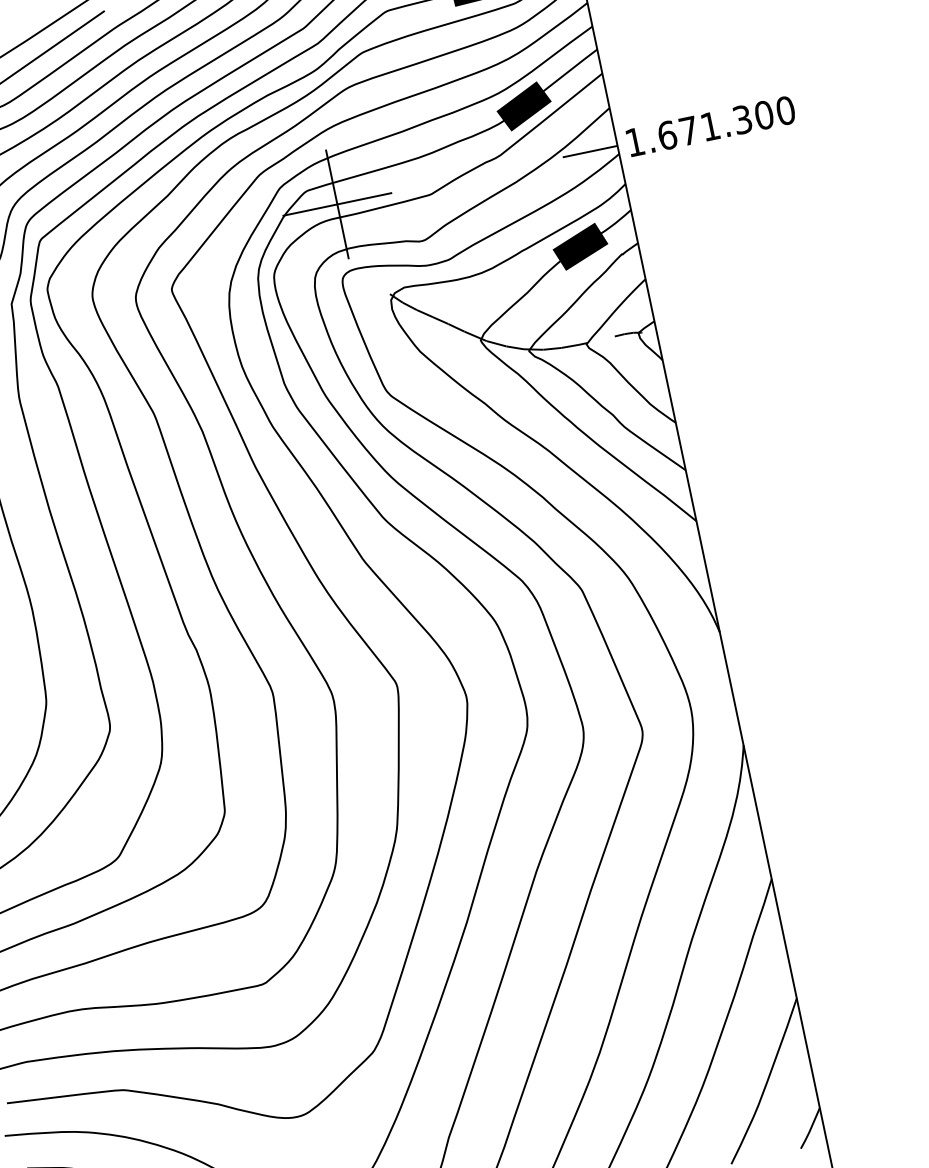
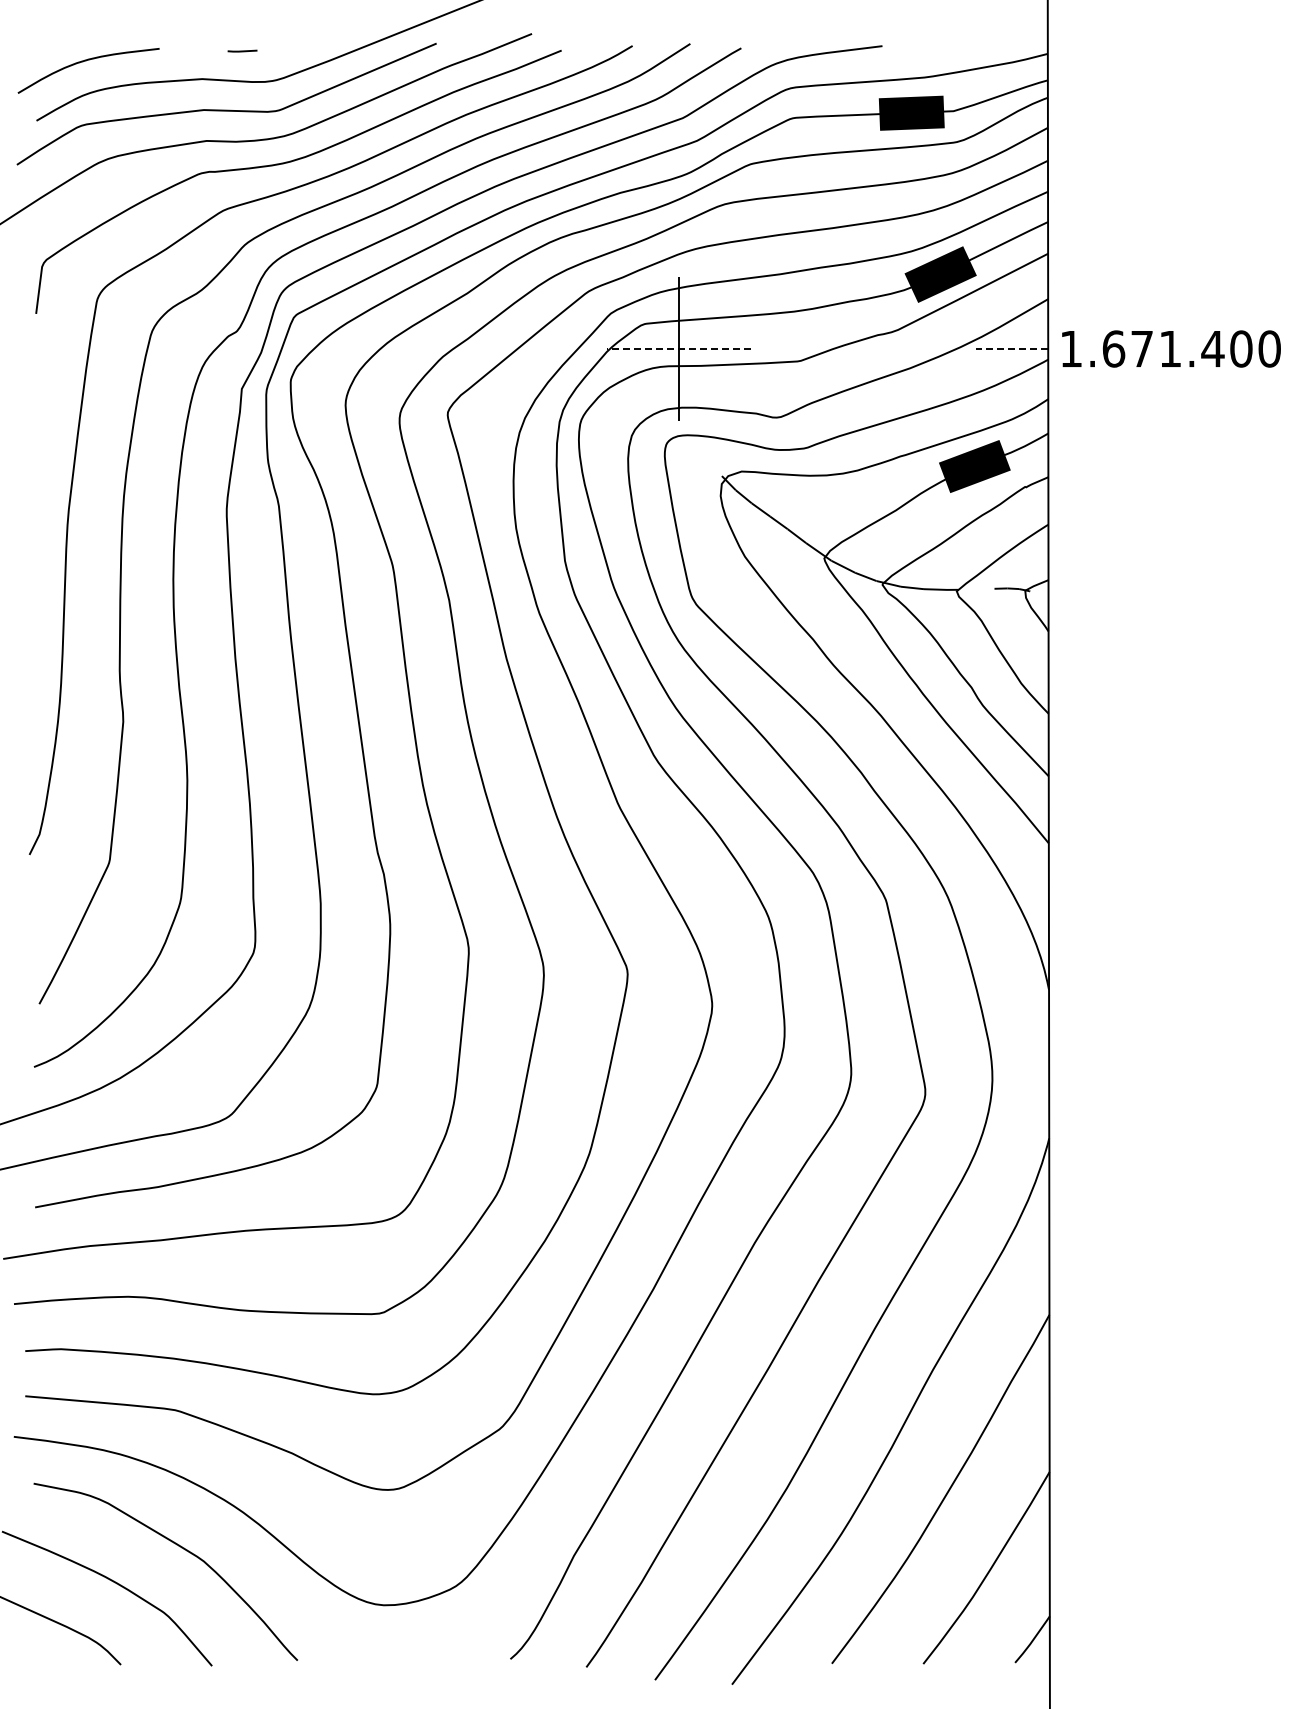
text: (742, 119) -> (1212, 348), 1.671.300 -> 1.671.400
line: (589, 152) -> (1011, 349), solid -> dashed
line: (336, 204) -> (678, 349), solid -> dashed

